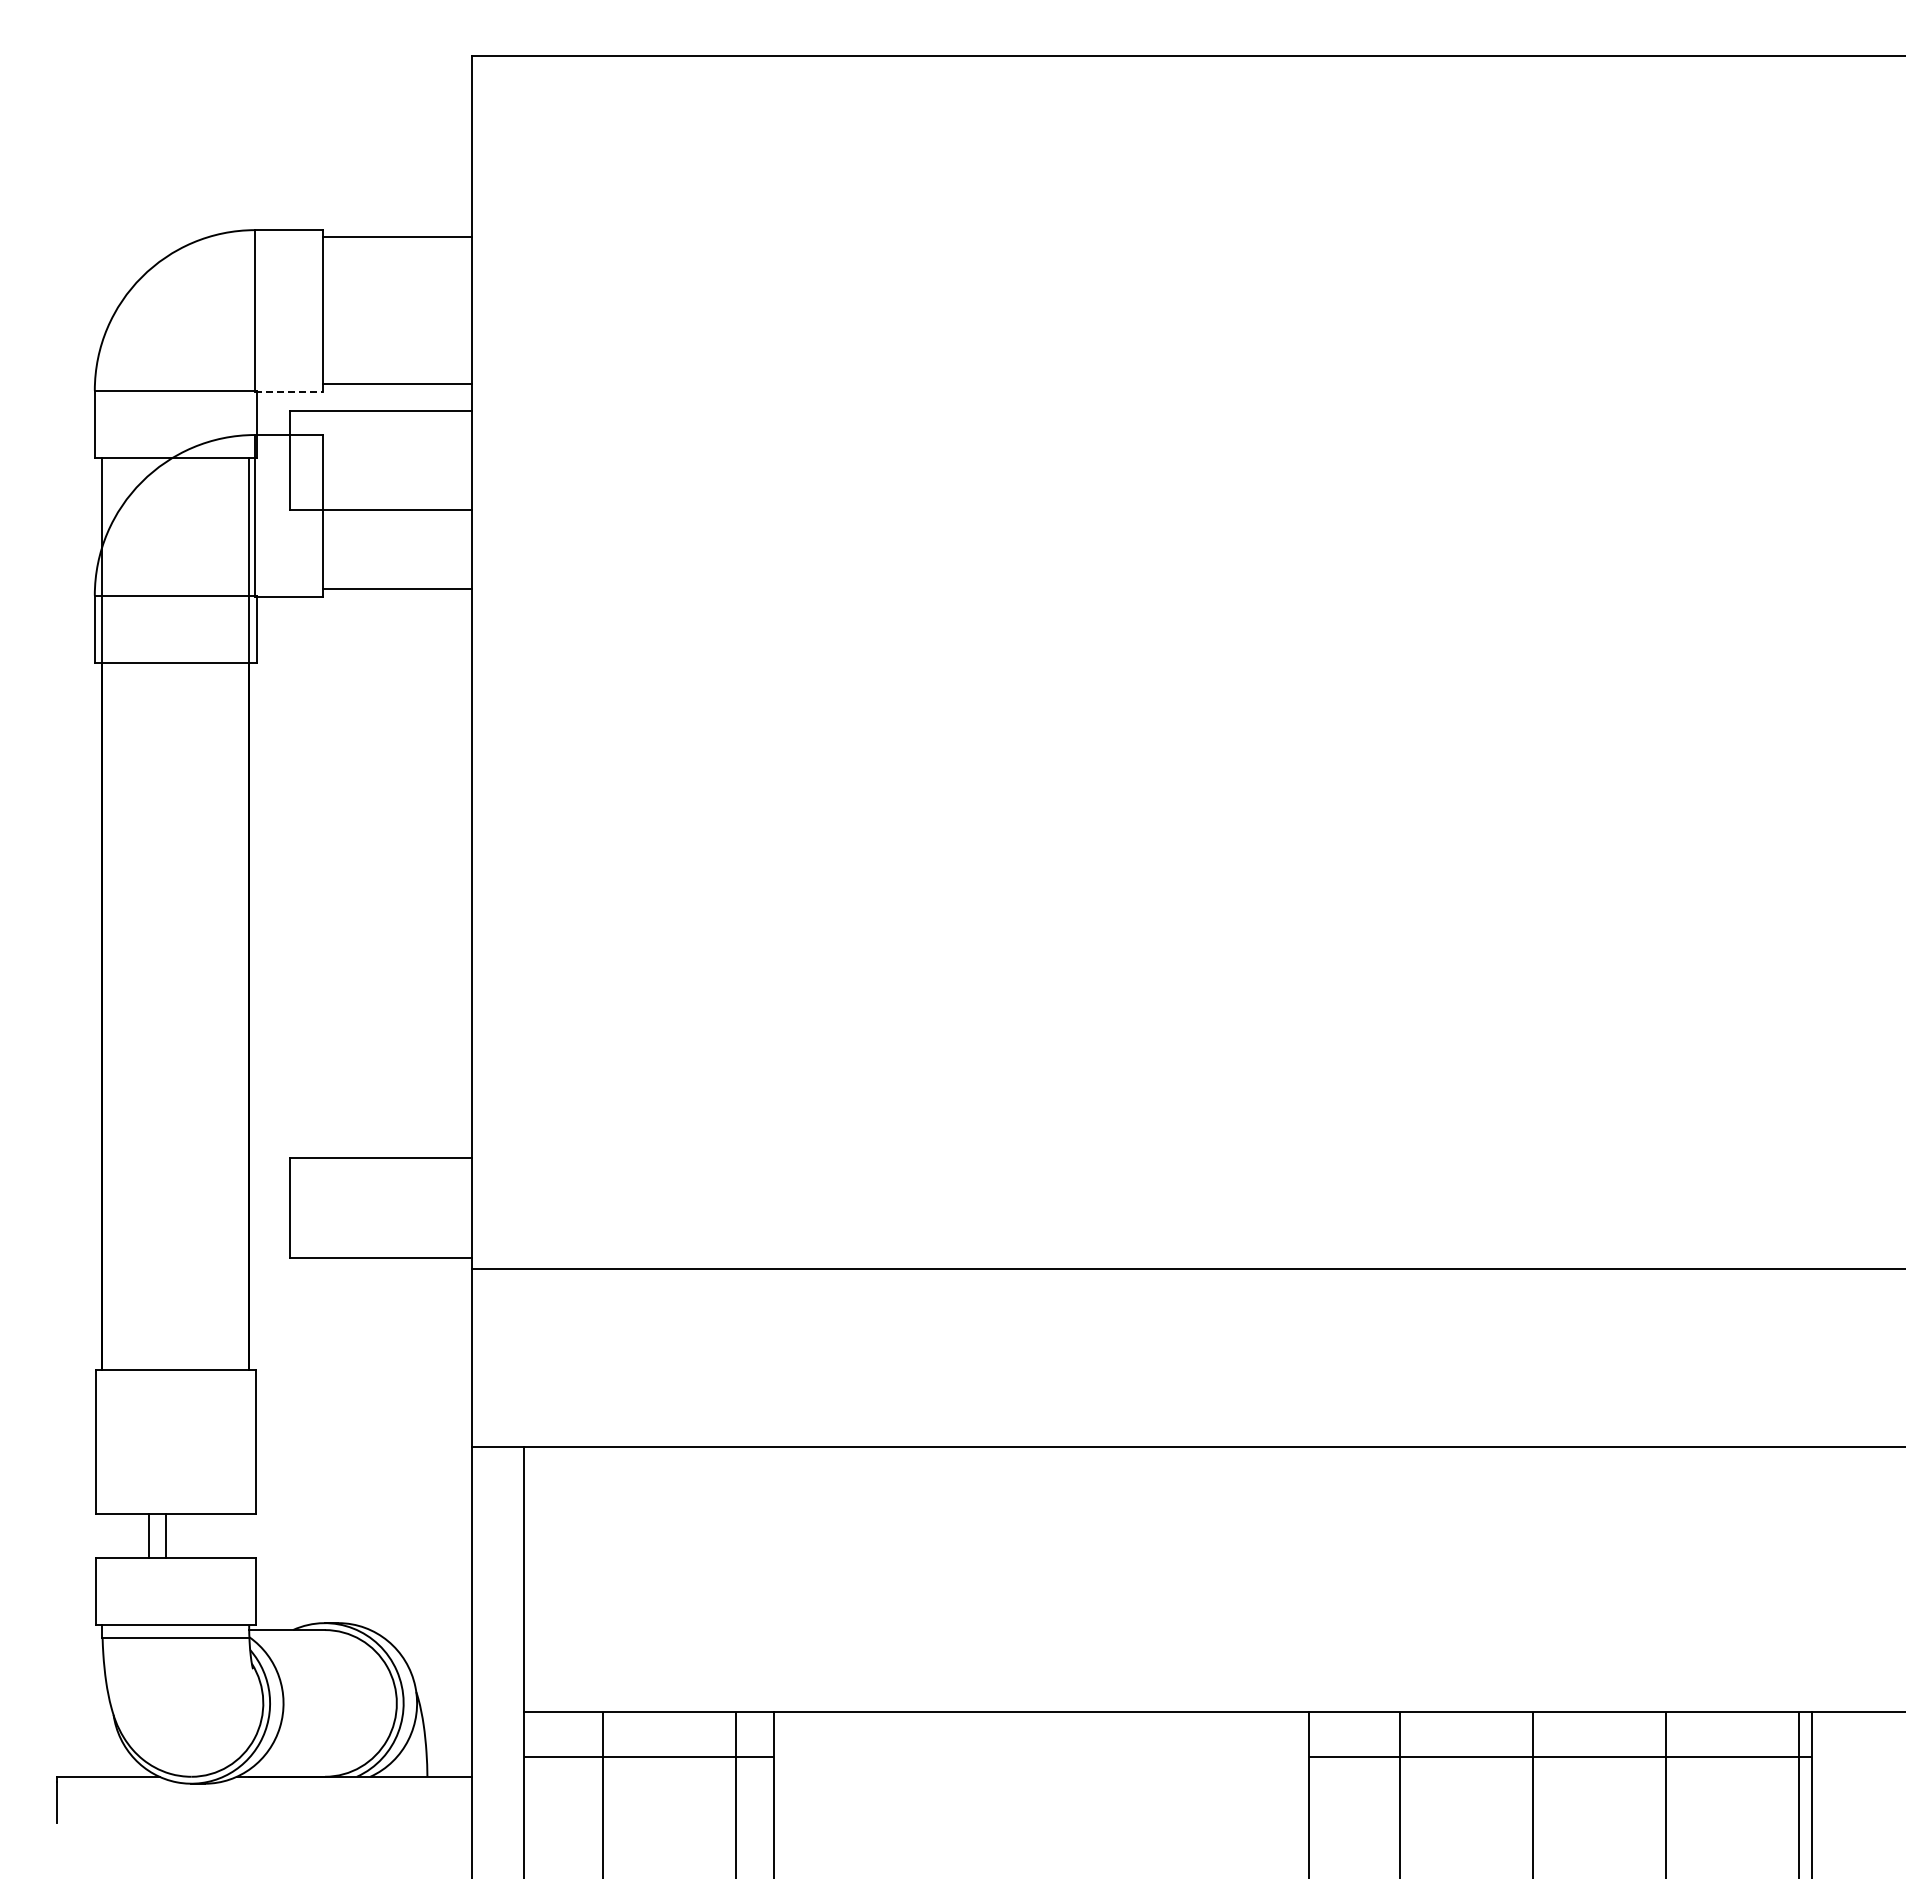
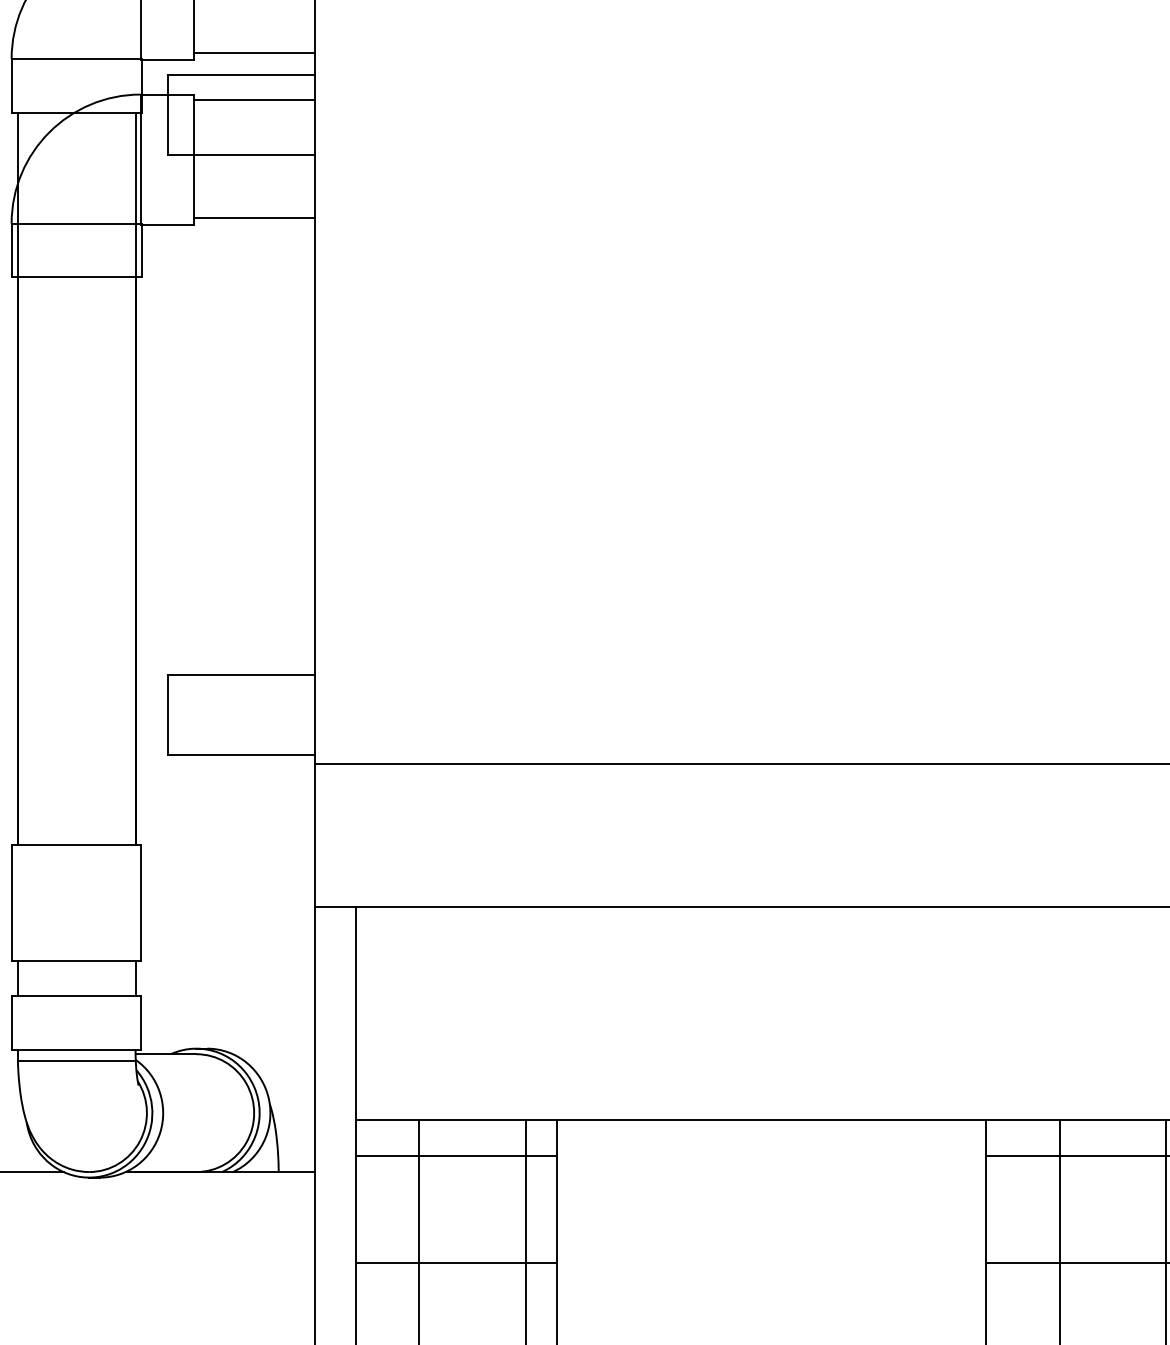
line: (288, 392) -> (167, 60), dashed -> solid
line: (397, 441) -> (254, 99), added
line: (149, 1535) -> (135, 978), moved
line: (166, 1535) -> (17, 978), moved

